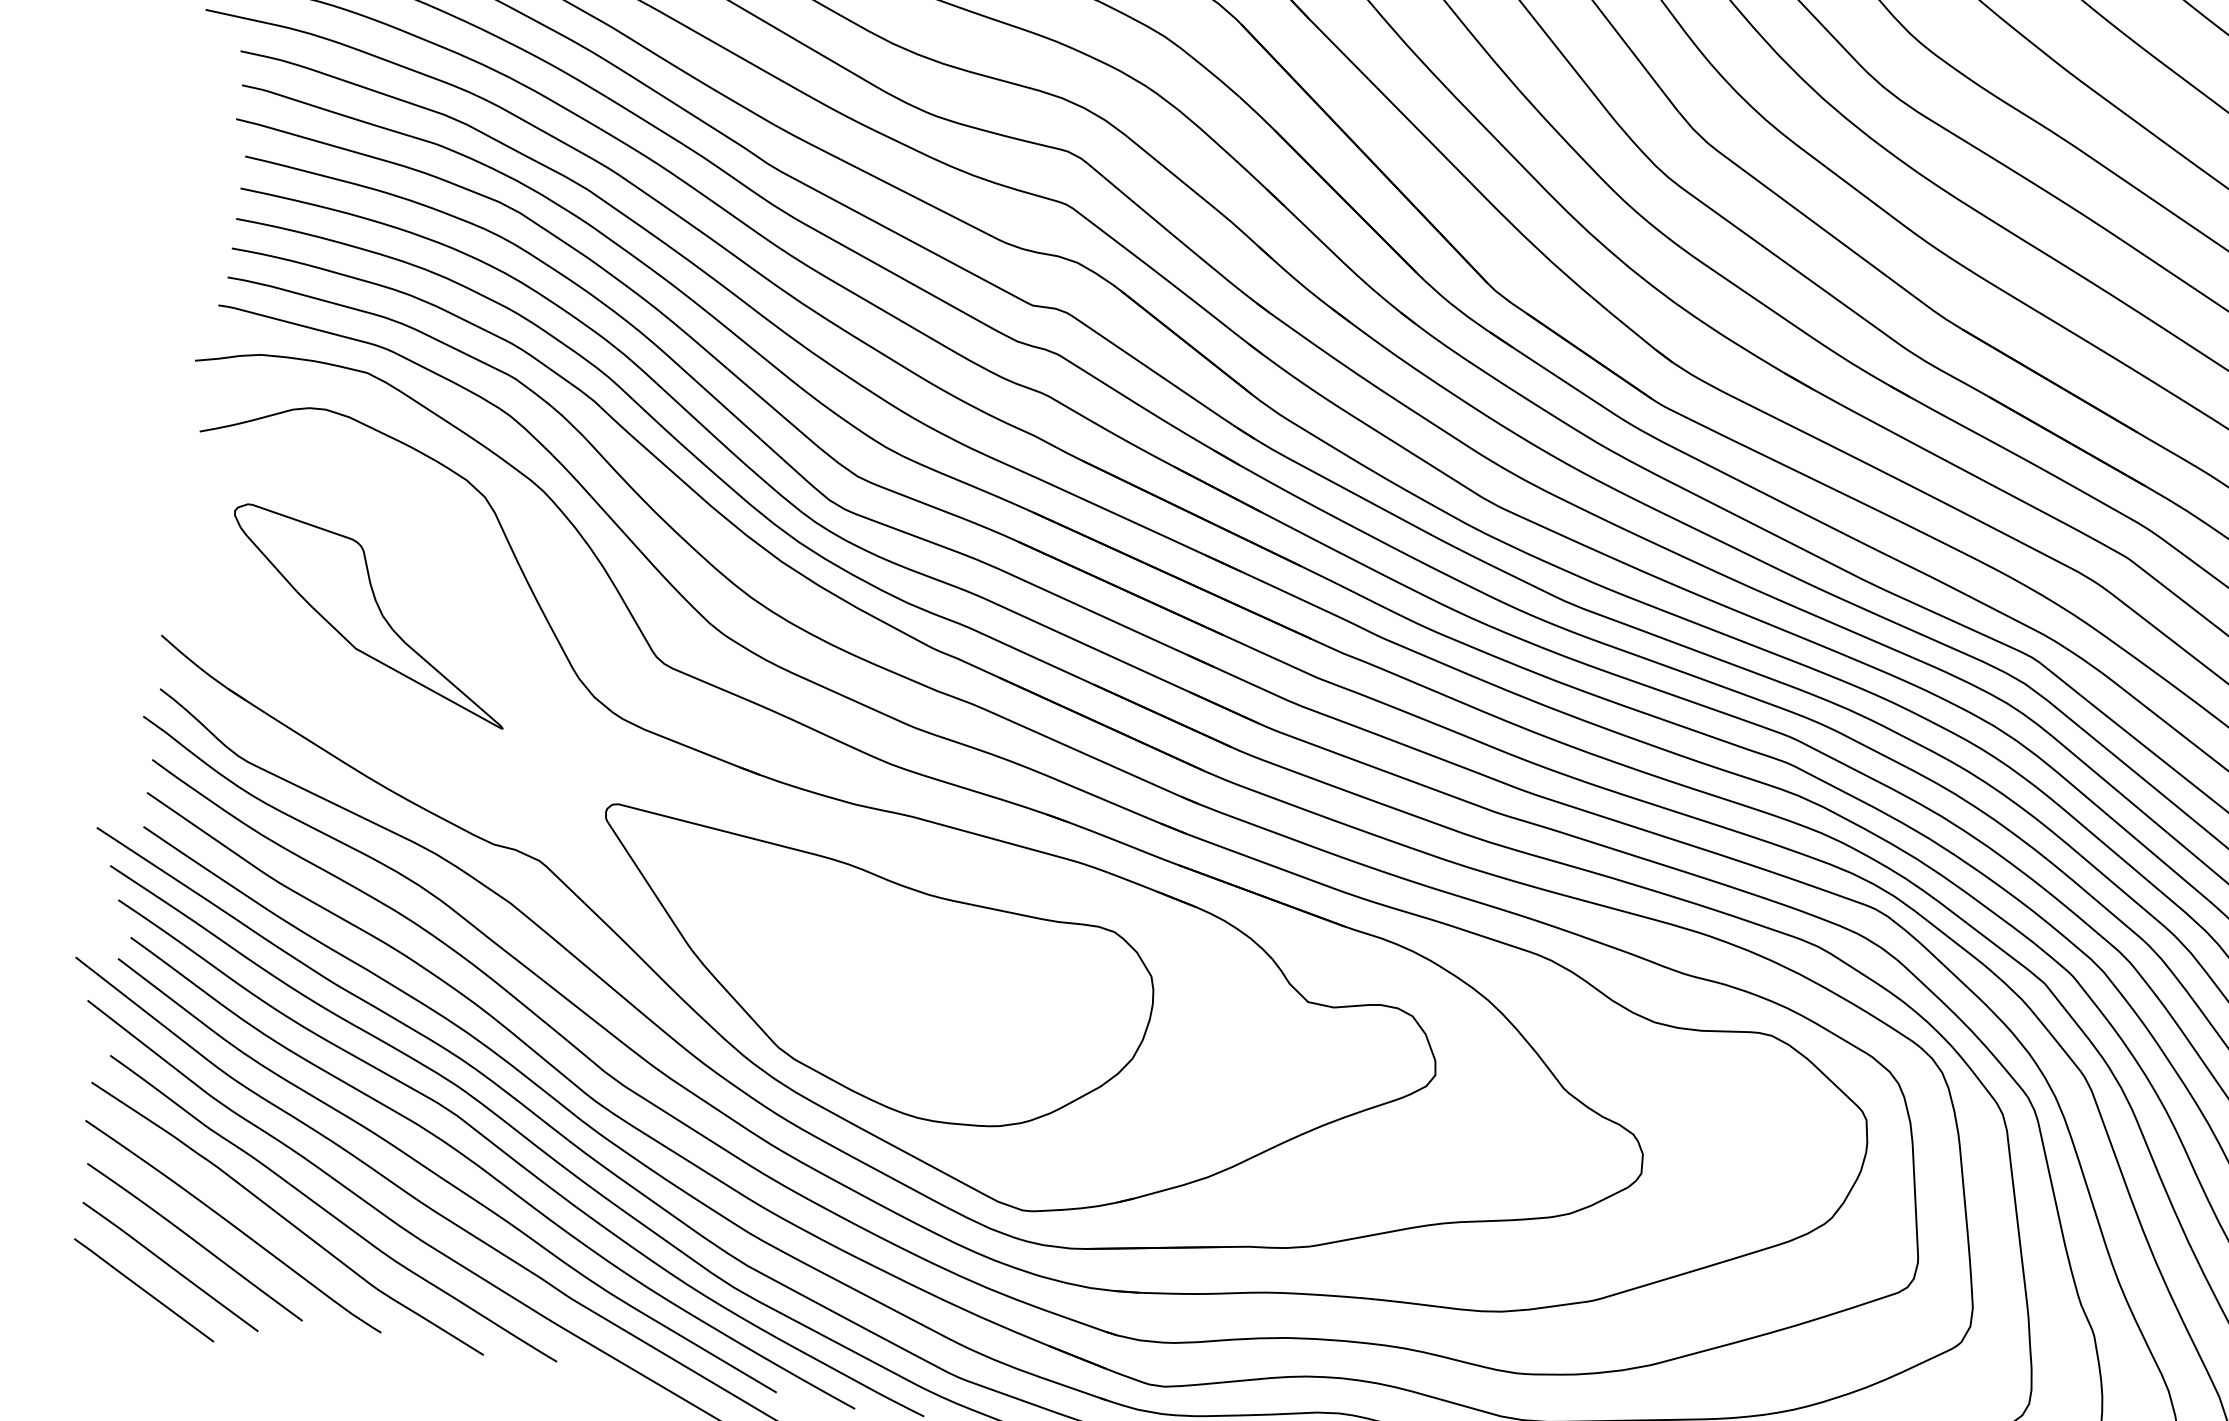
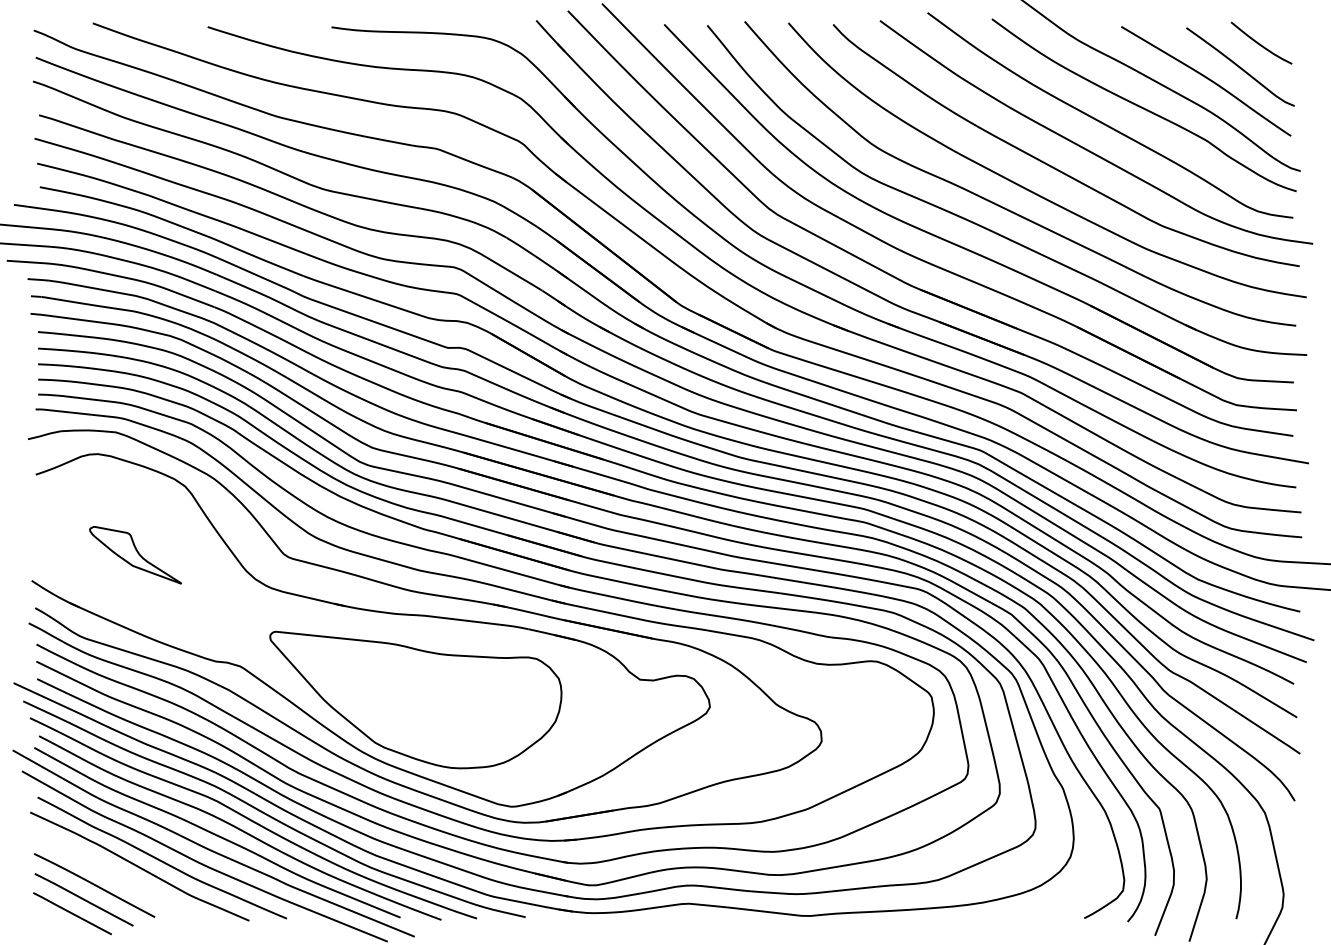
part: (369, 616) -> (135, 555), size x0.6
curve: (232, 1226) -> (112, 874), removed

